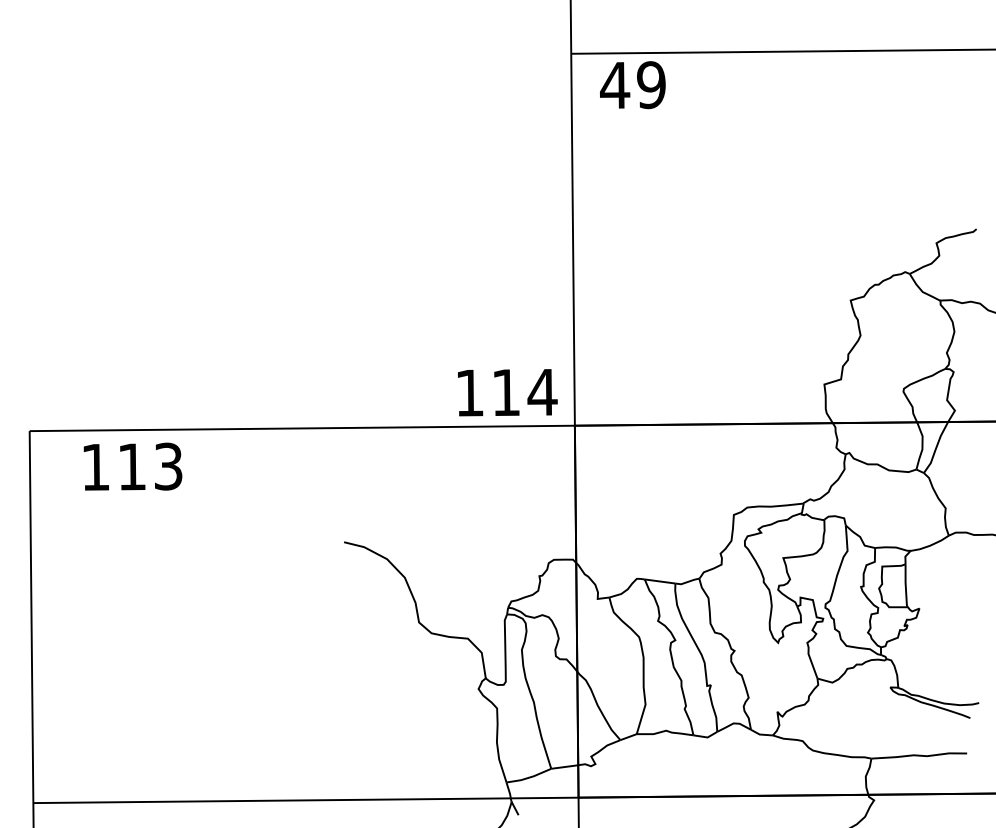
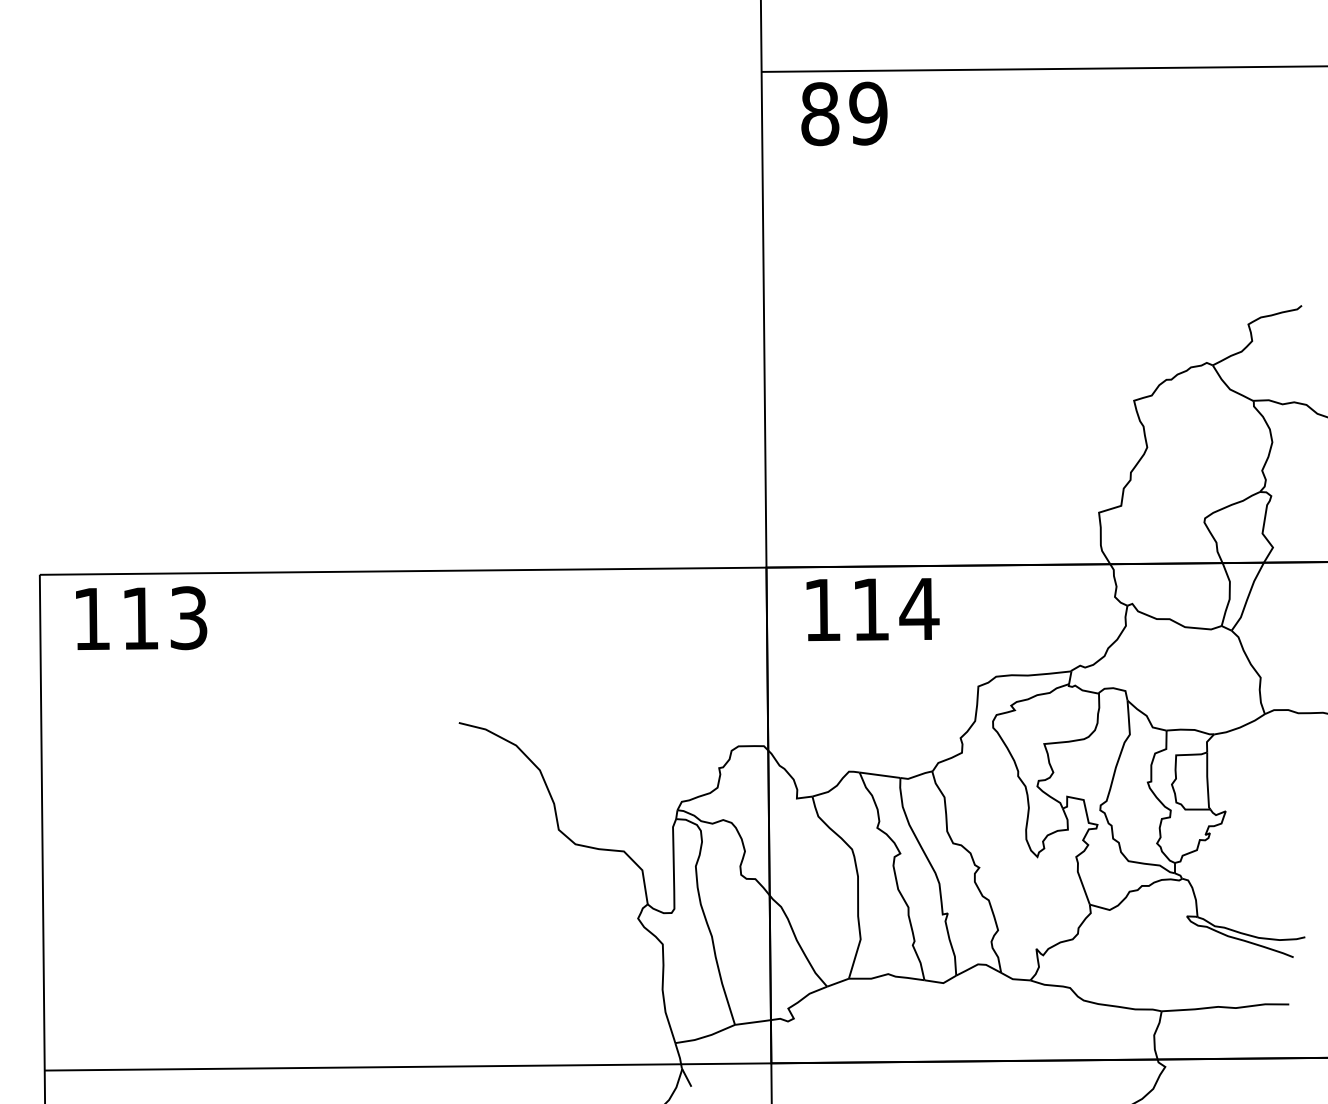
text: (614, 85) -> (819, 114), 49 -> 89
text: (507, 392) -> (872, 609), moved
text: (132, 466) -> (141, 618), moved

